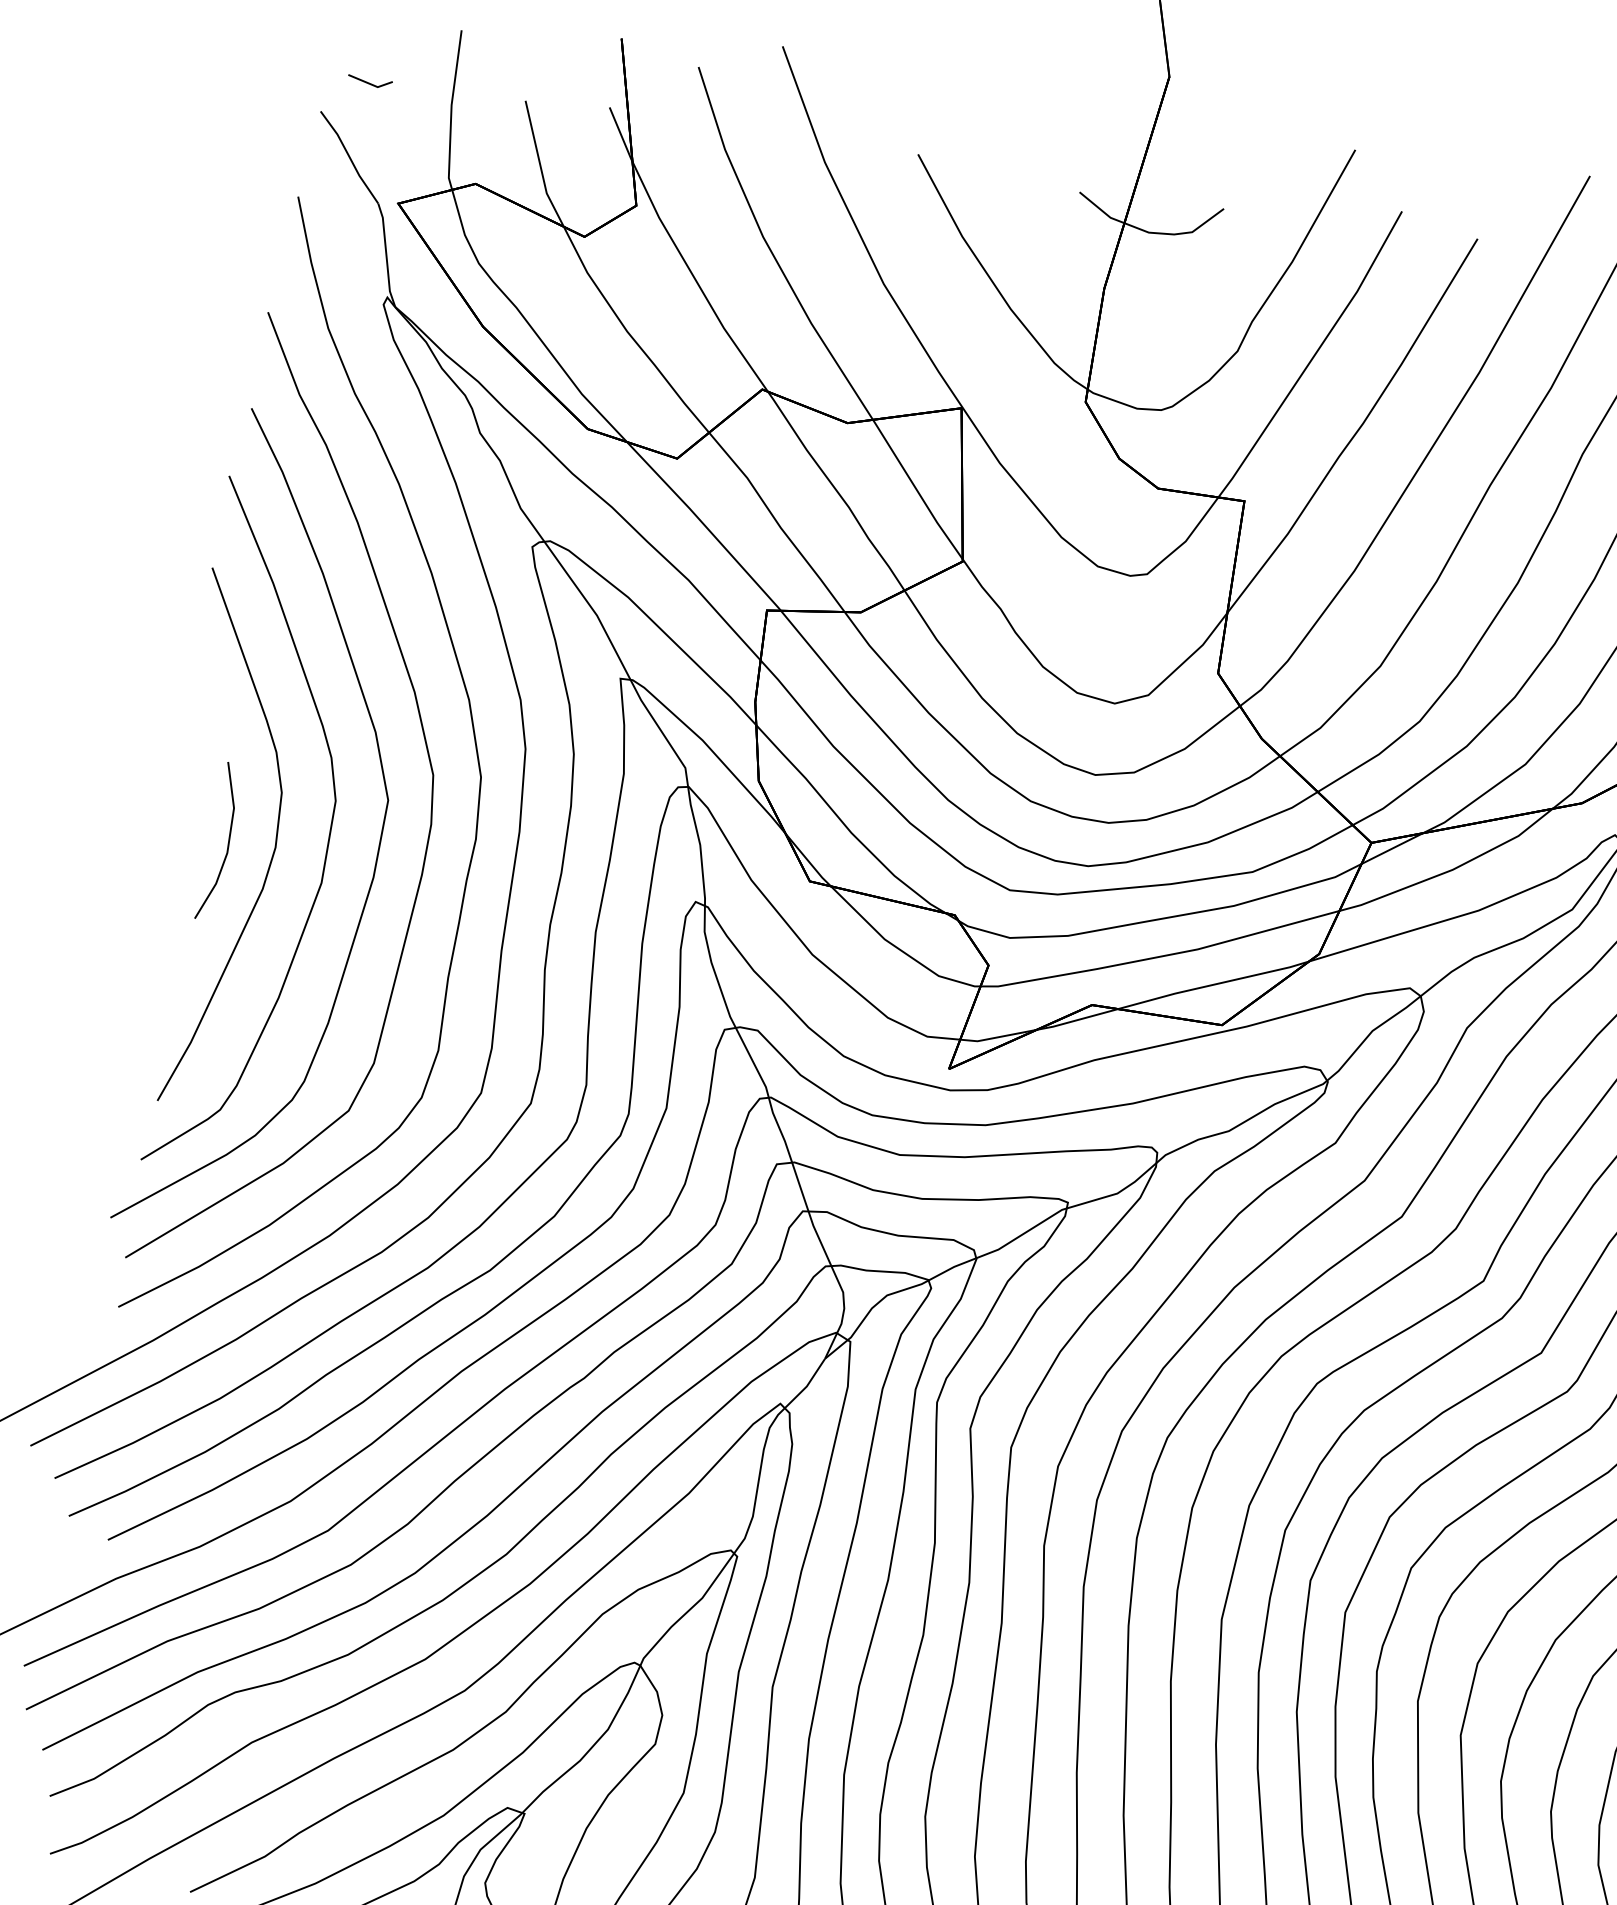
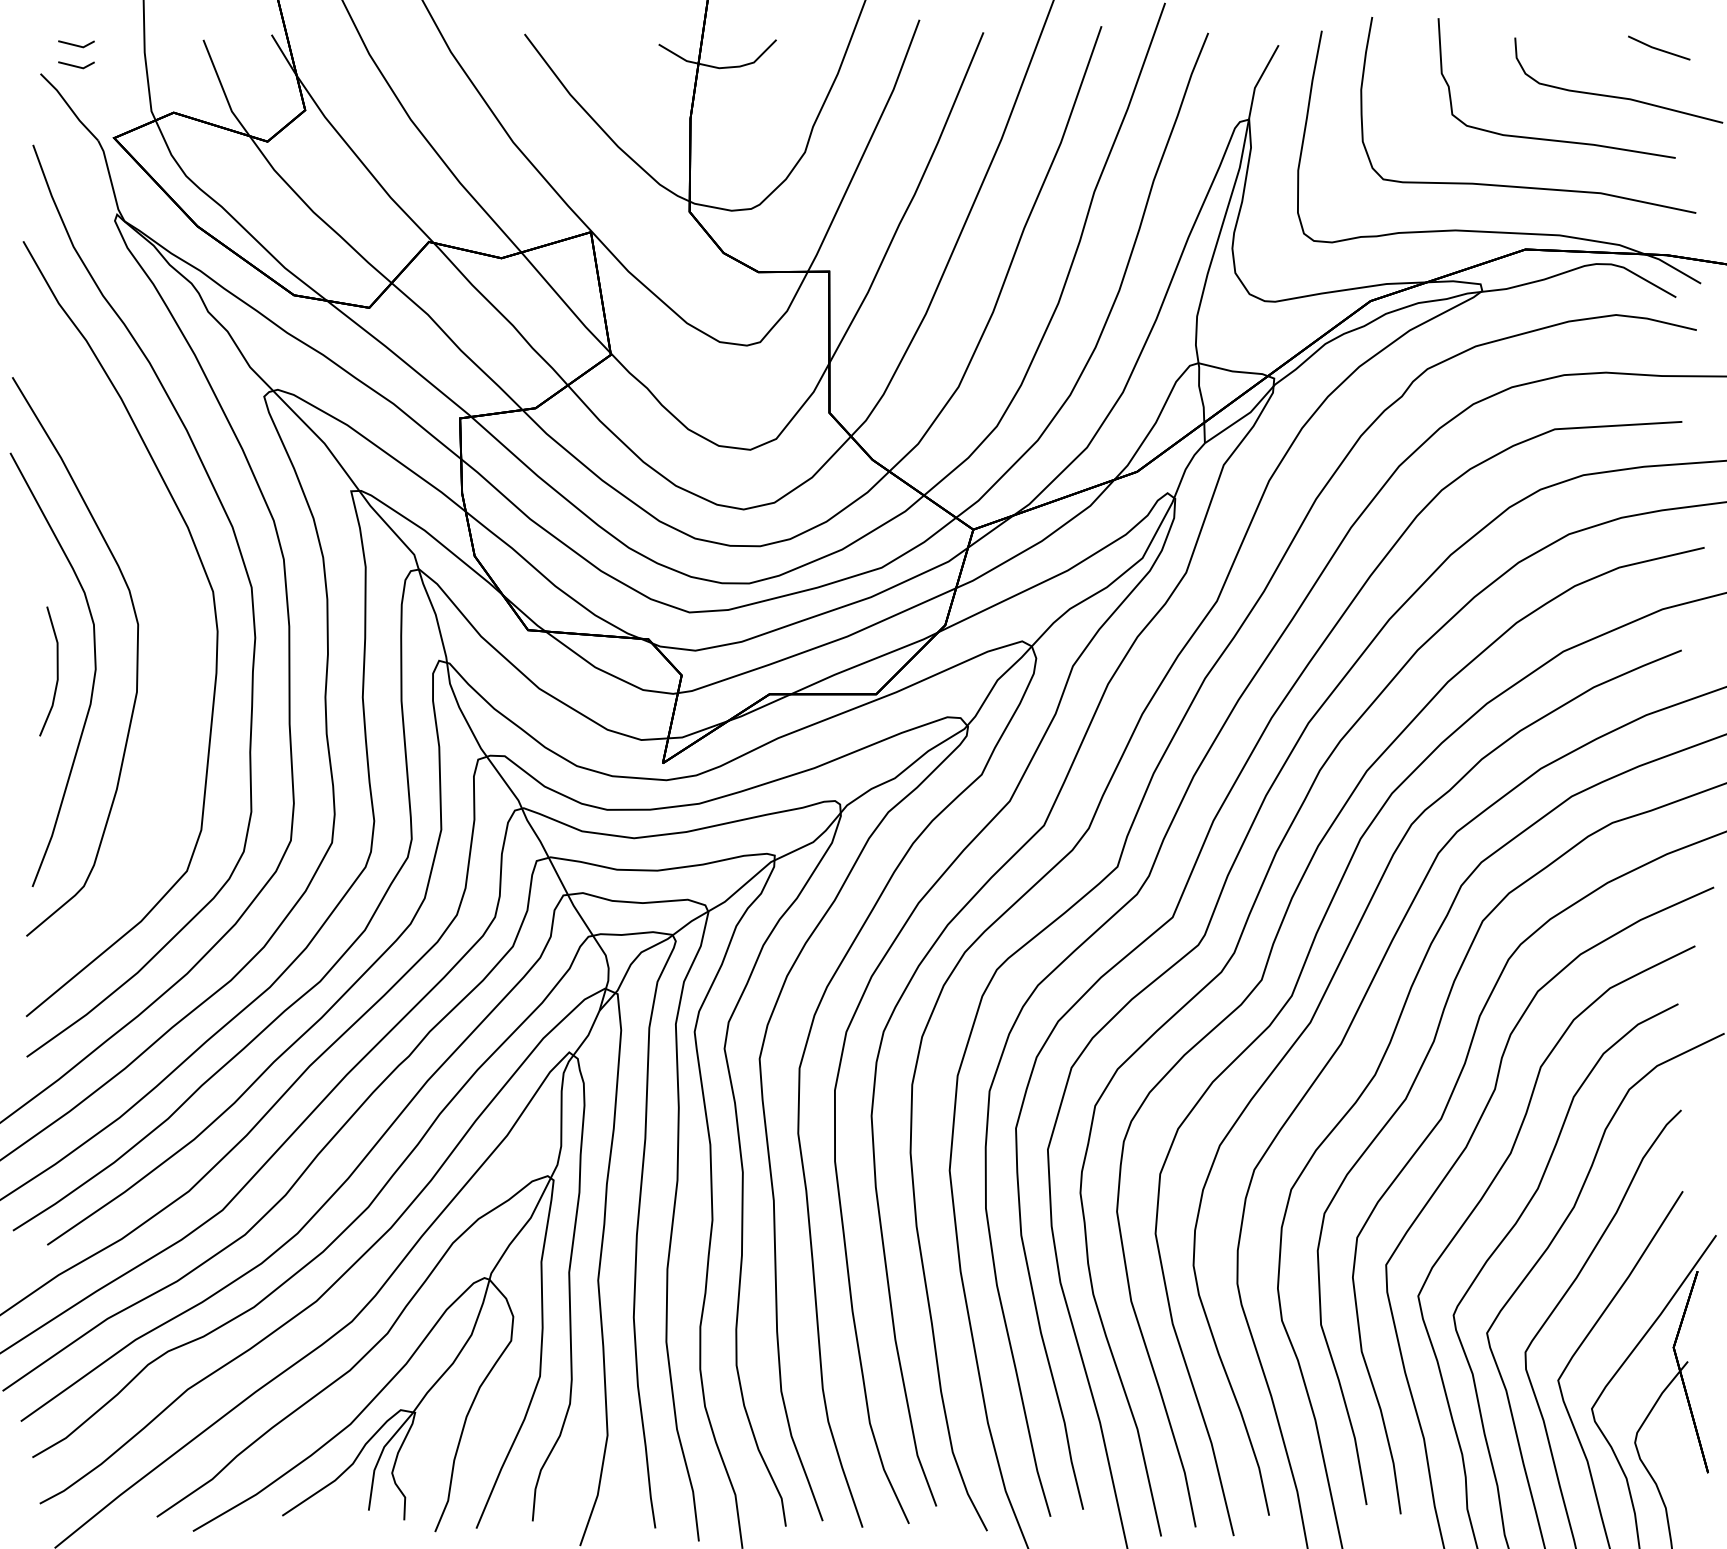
line: (366, 108) -> (76, 65), added
curve: (377, 847) -> (177, 656), removed

